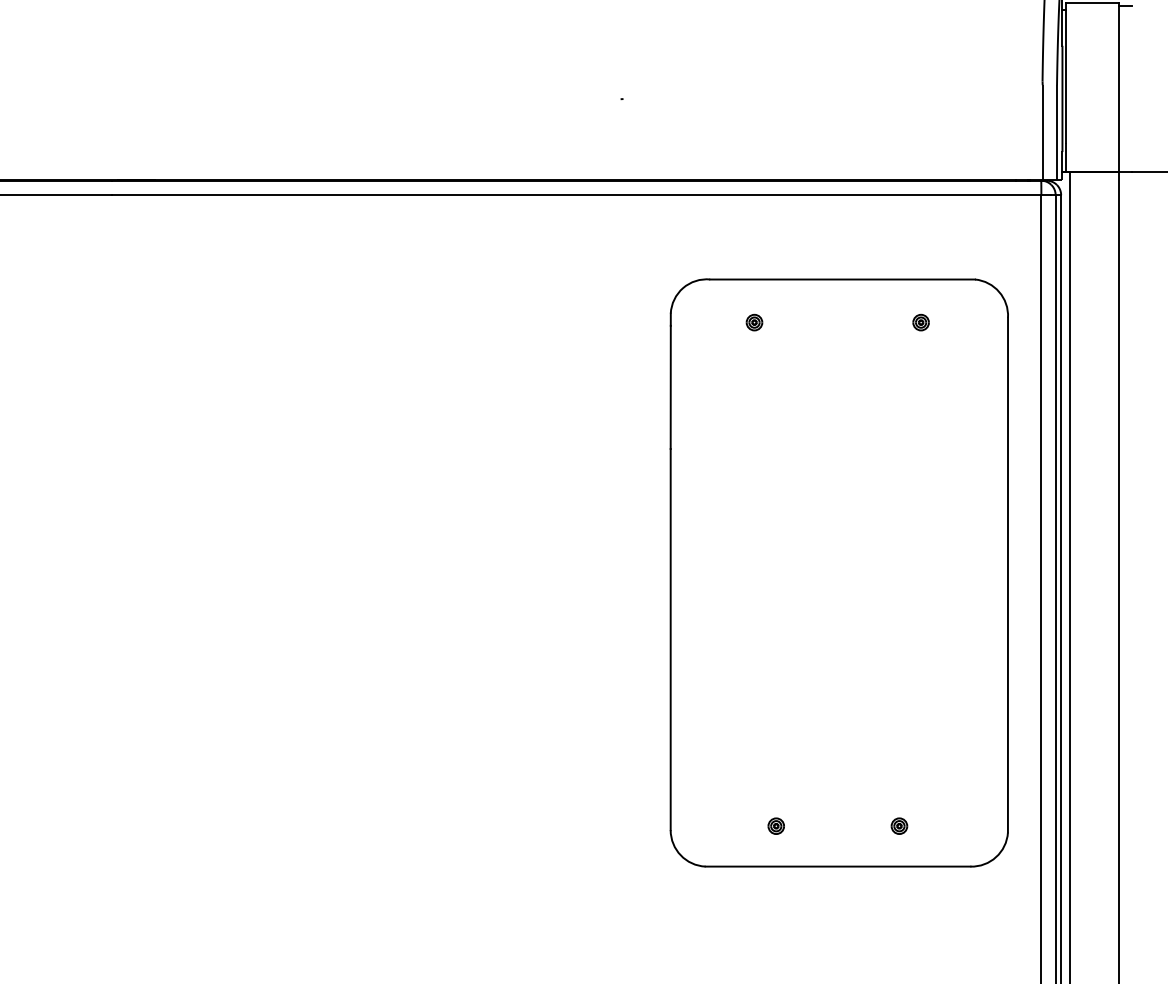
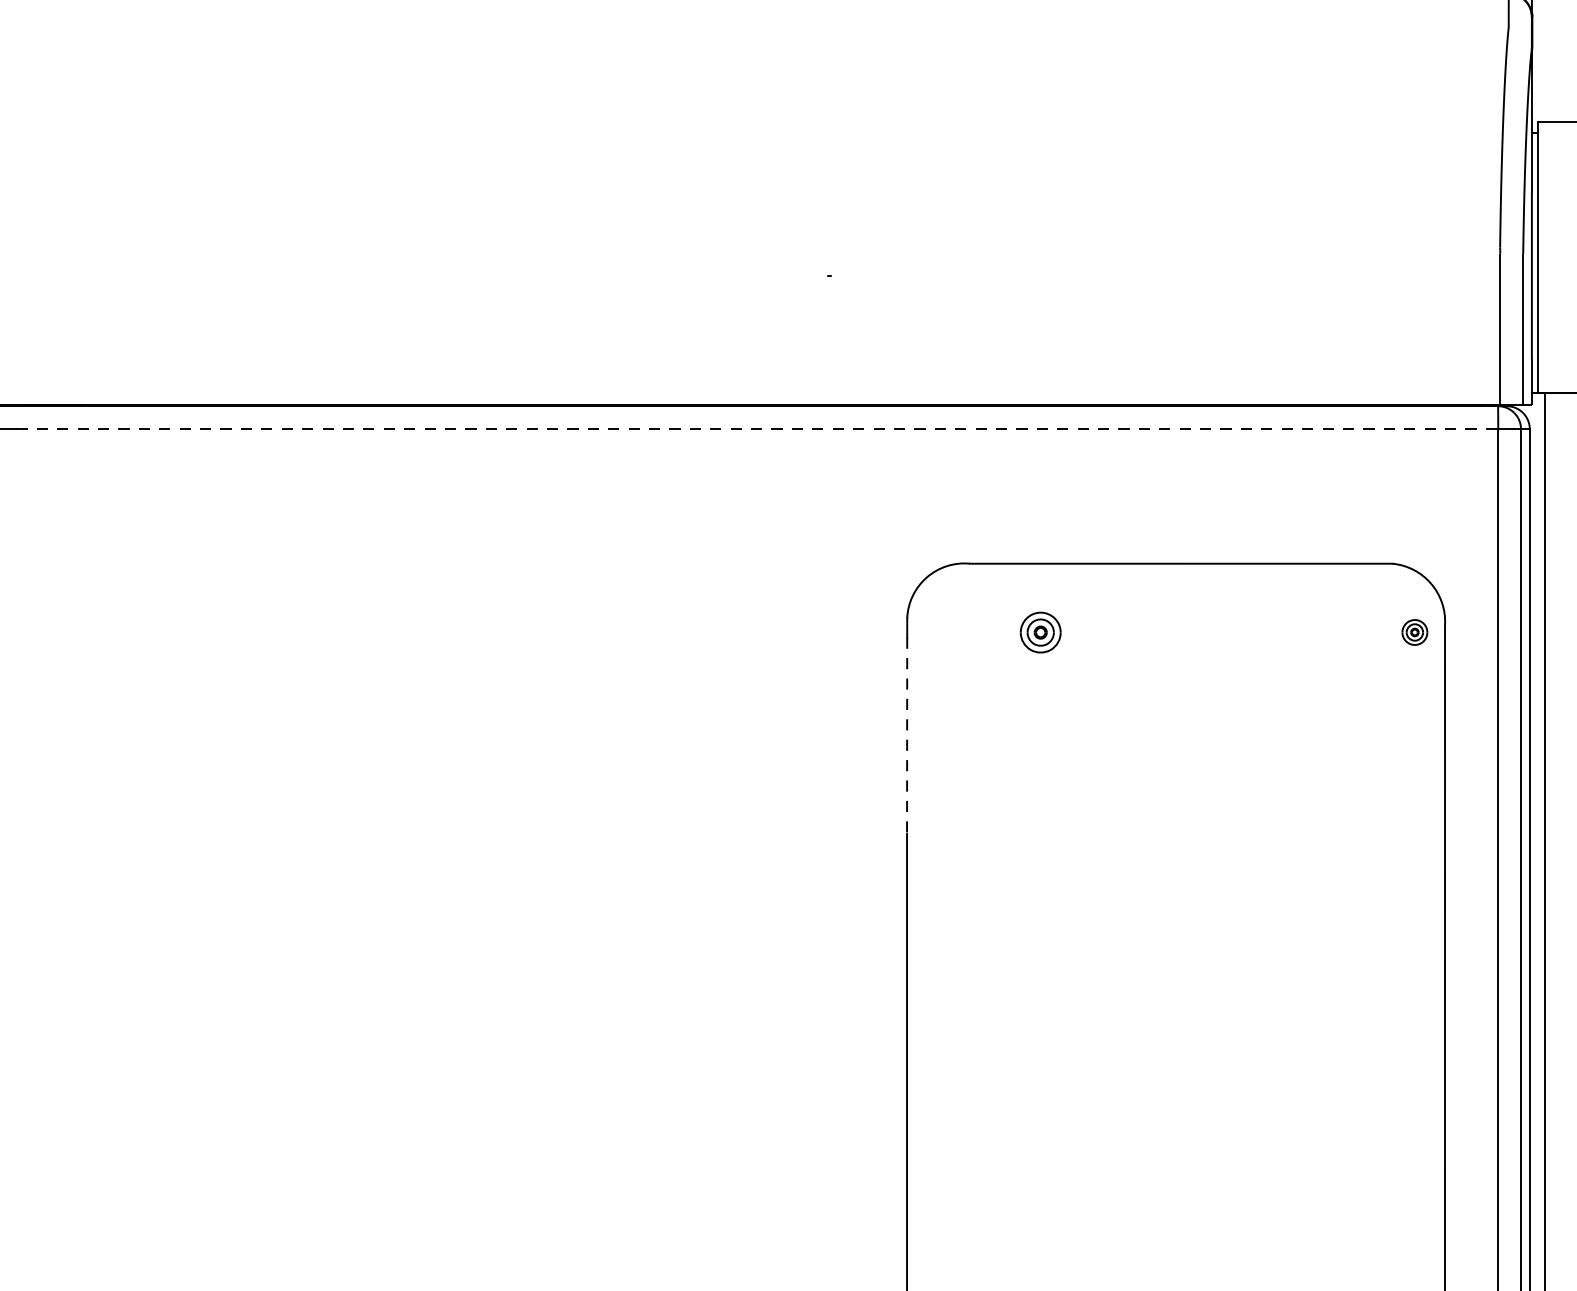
line: (576, 195) -> (756, 429), solid -> dashed
part: (754, 322) -> (1040, 632), size x1.6
part: (920, 322) -> (1413, 632), moved
line: (670, 387) -> (906, 735), solid -> dashed

